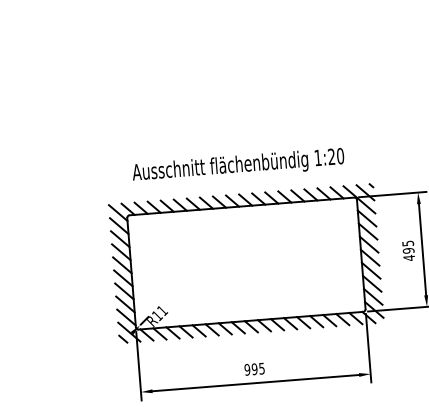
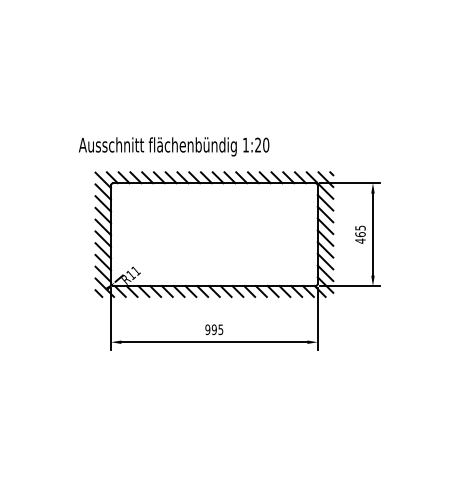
text: (238, 165) -> (174, 146), moved
text: (408, 250) -> (360, 234), 495 -> 465

